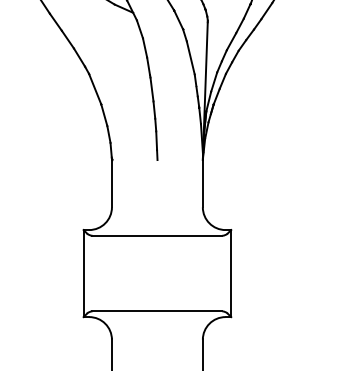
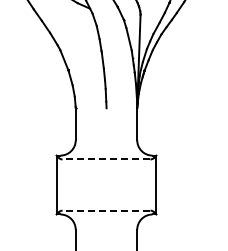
line: (157, 235) -> (106, 159), solid -> dashed
line: (157, 311) -> (106, 210), solid -> dashed

